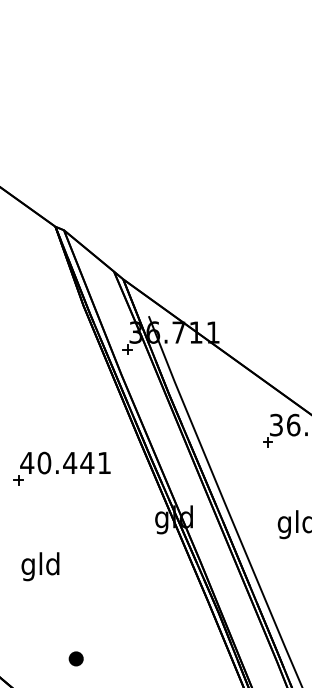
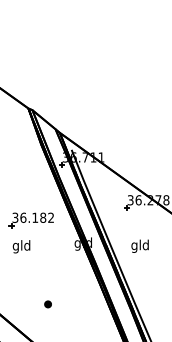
text: (64, 462) -> (32, 217), 40.441 -> 36.182
text: (40, 566) -> (21, 246), moved
part: (74, 659) -> (47, 304), moved

